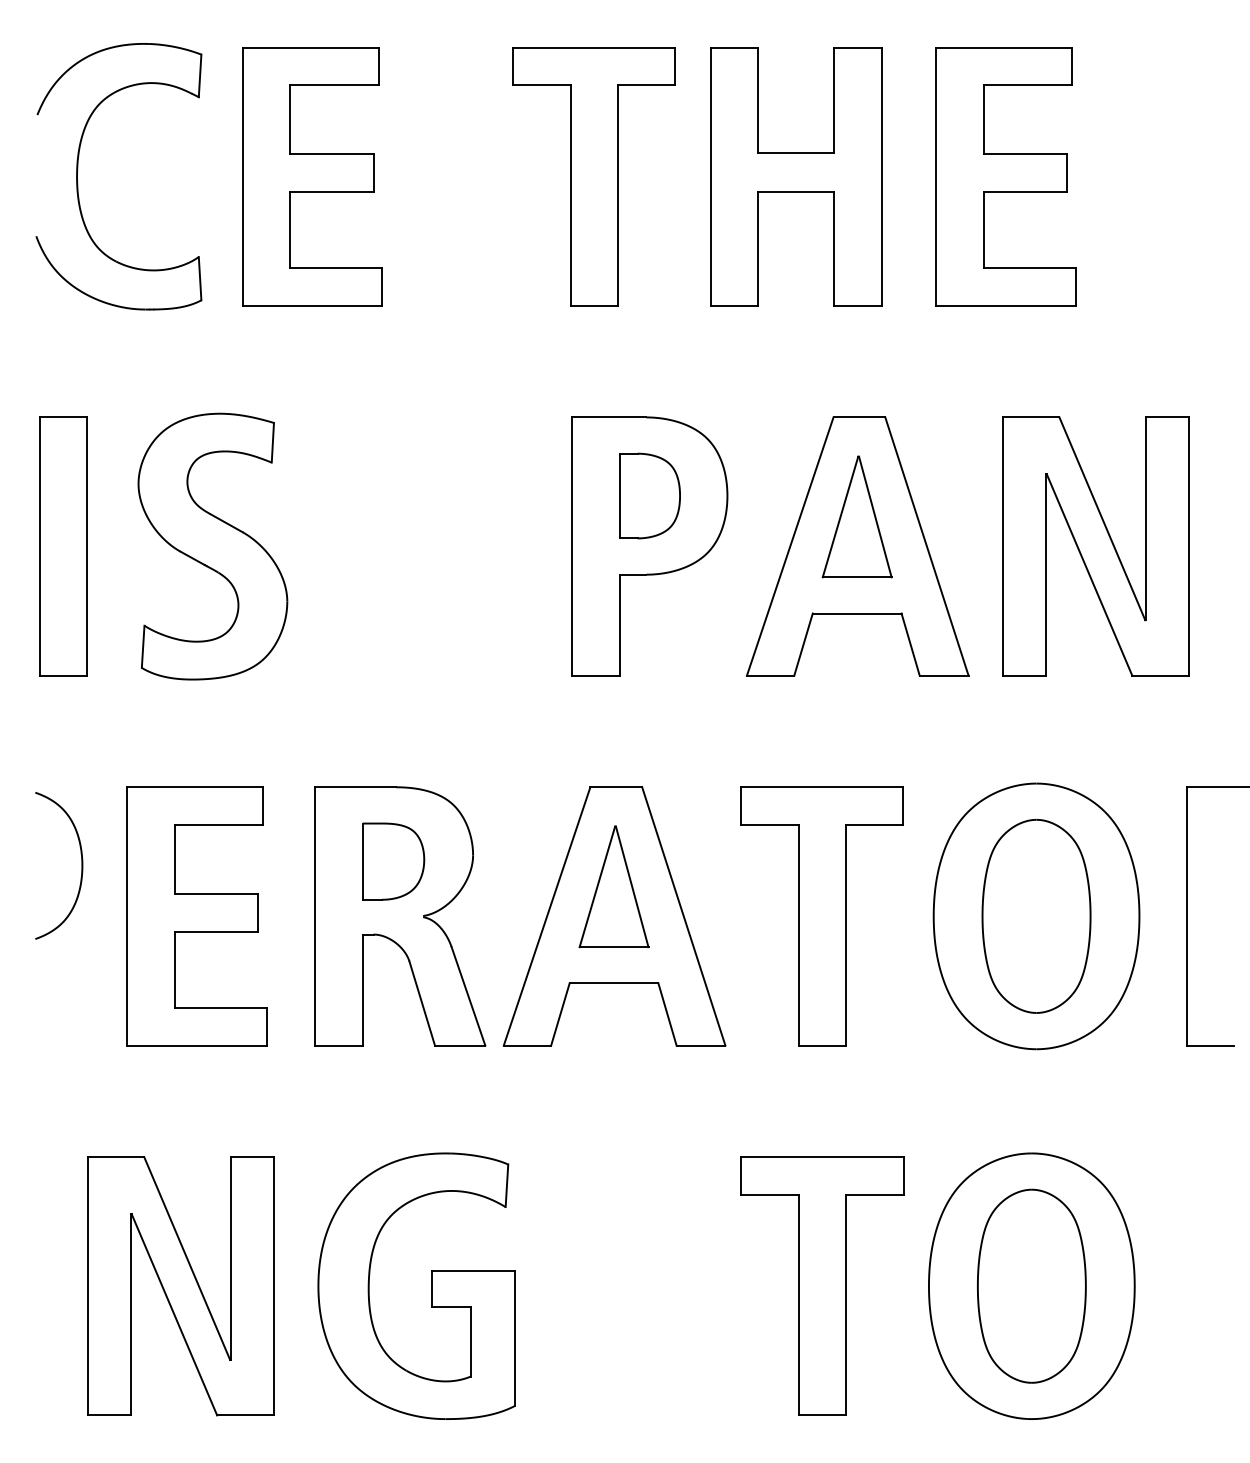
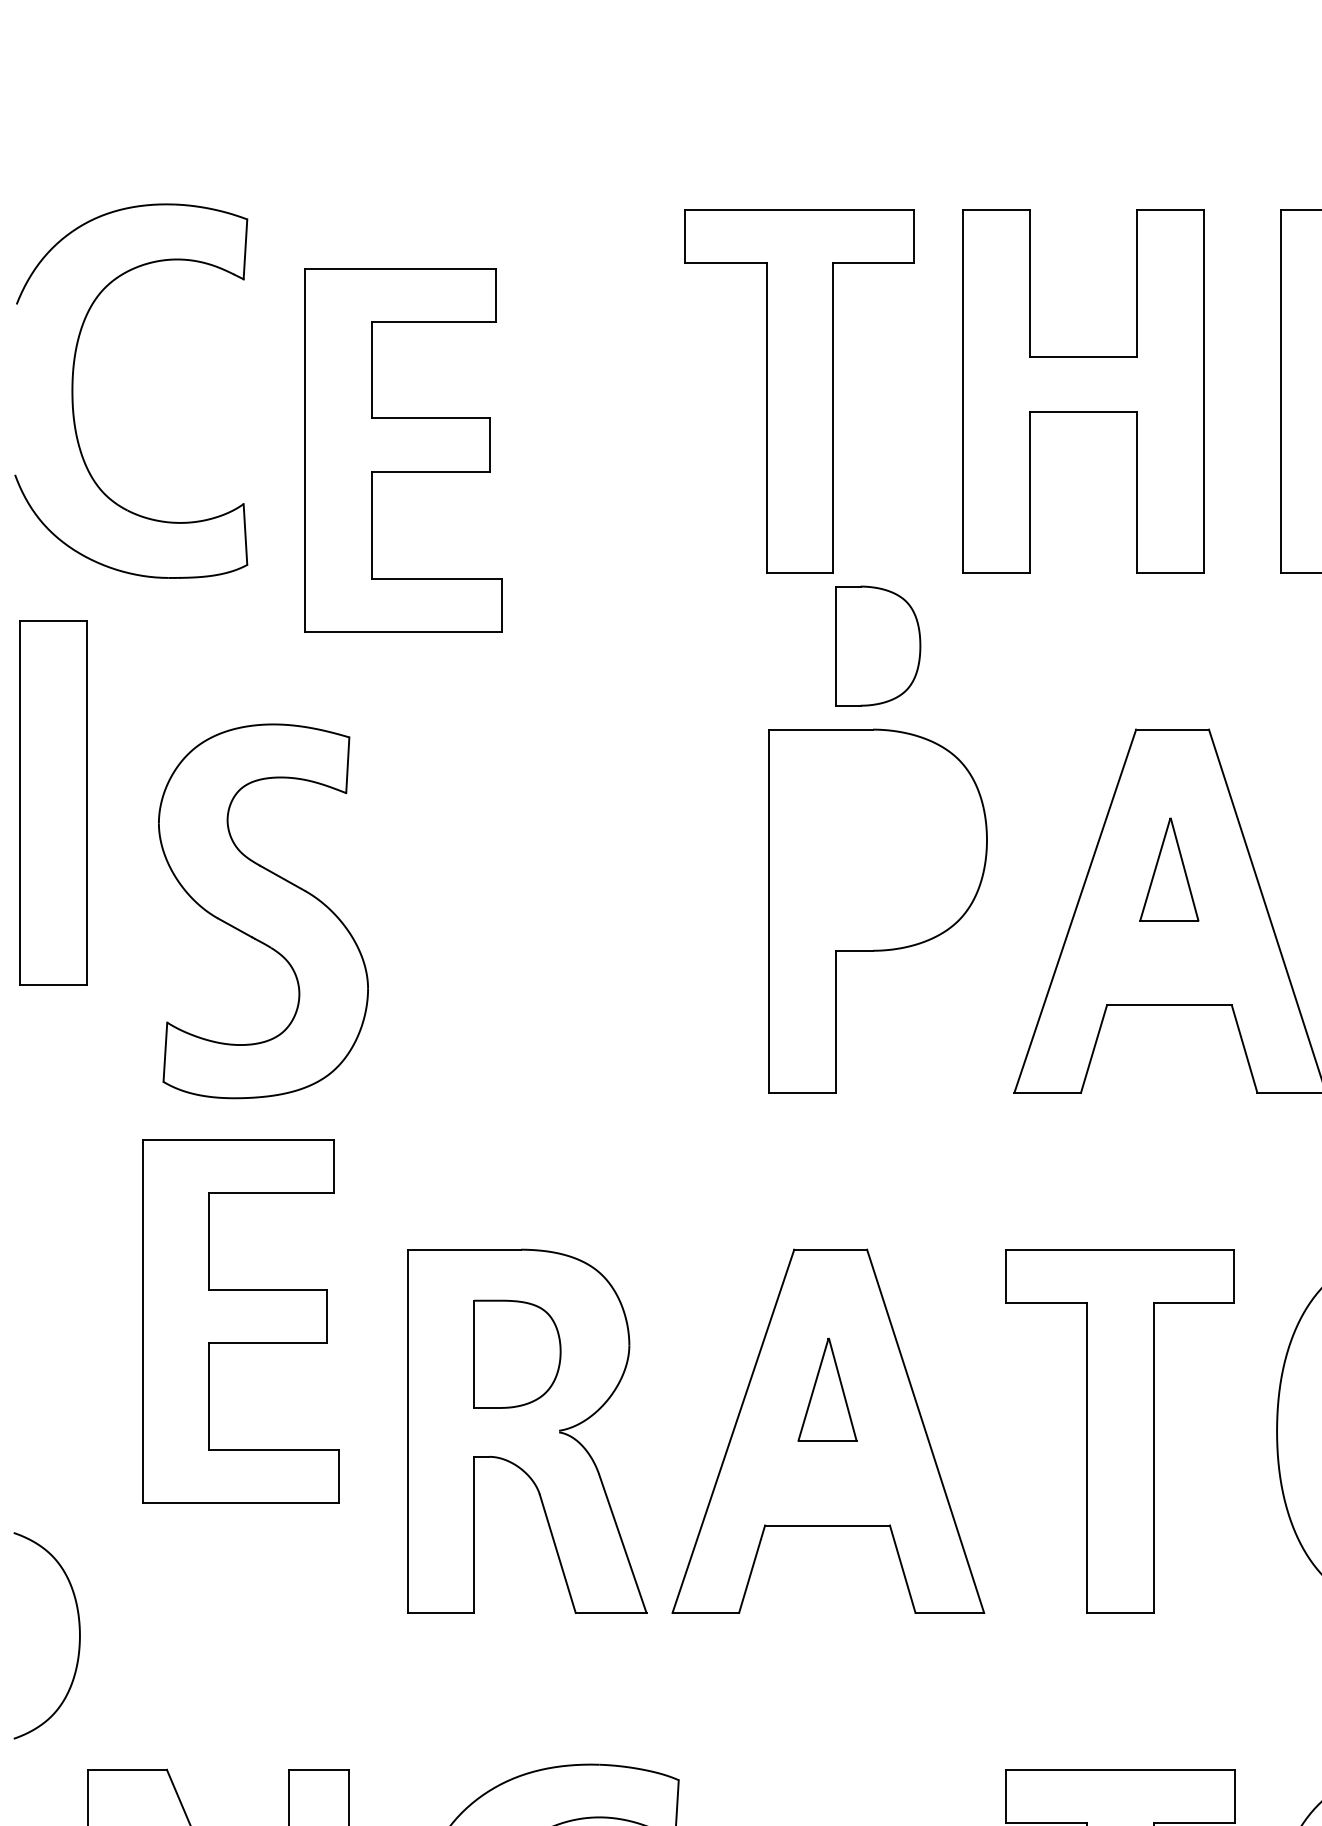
part: (312, 176) -> (403, 449), moved
part: (649, 495) -> (877, 645), moved
part: (856, 516) -> (1168, 868), size x0.6
part: (63, 546) -> (53, 802), moved
curve: (81, 865) -> (78, 1635), moved
part: (613, 886) -> (826, 1389), size x0.6
part: (196, 916) -> (240, 1321), moved

